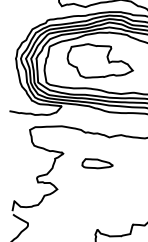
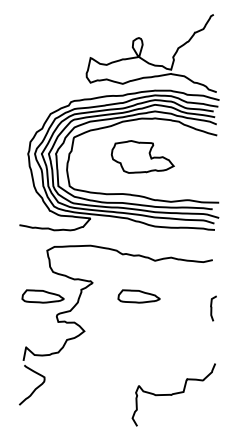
part: (100, 60) -> (142, 156), size x0.7
part: (26, 163) -> (42, 296), added

